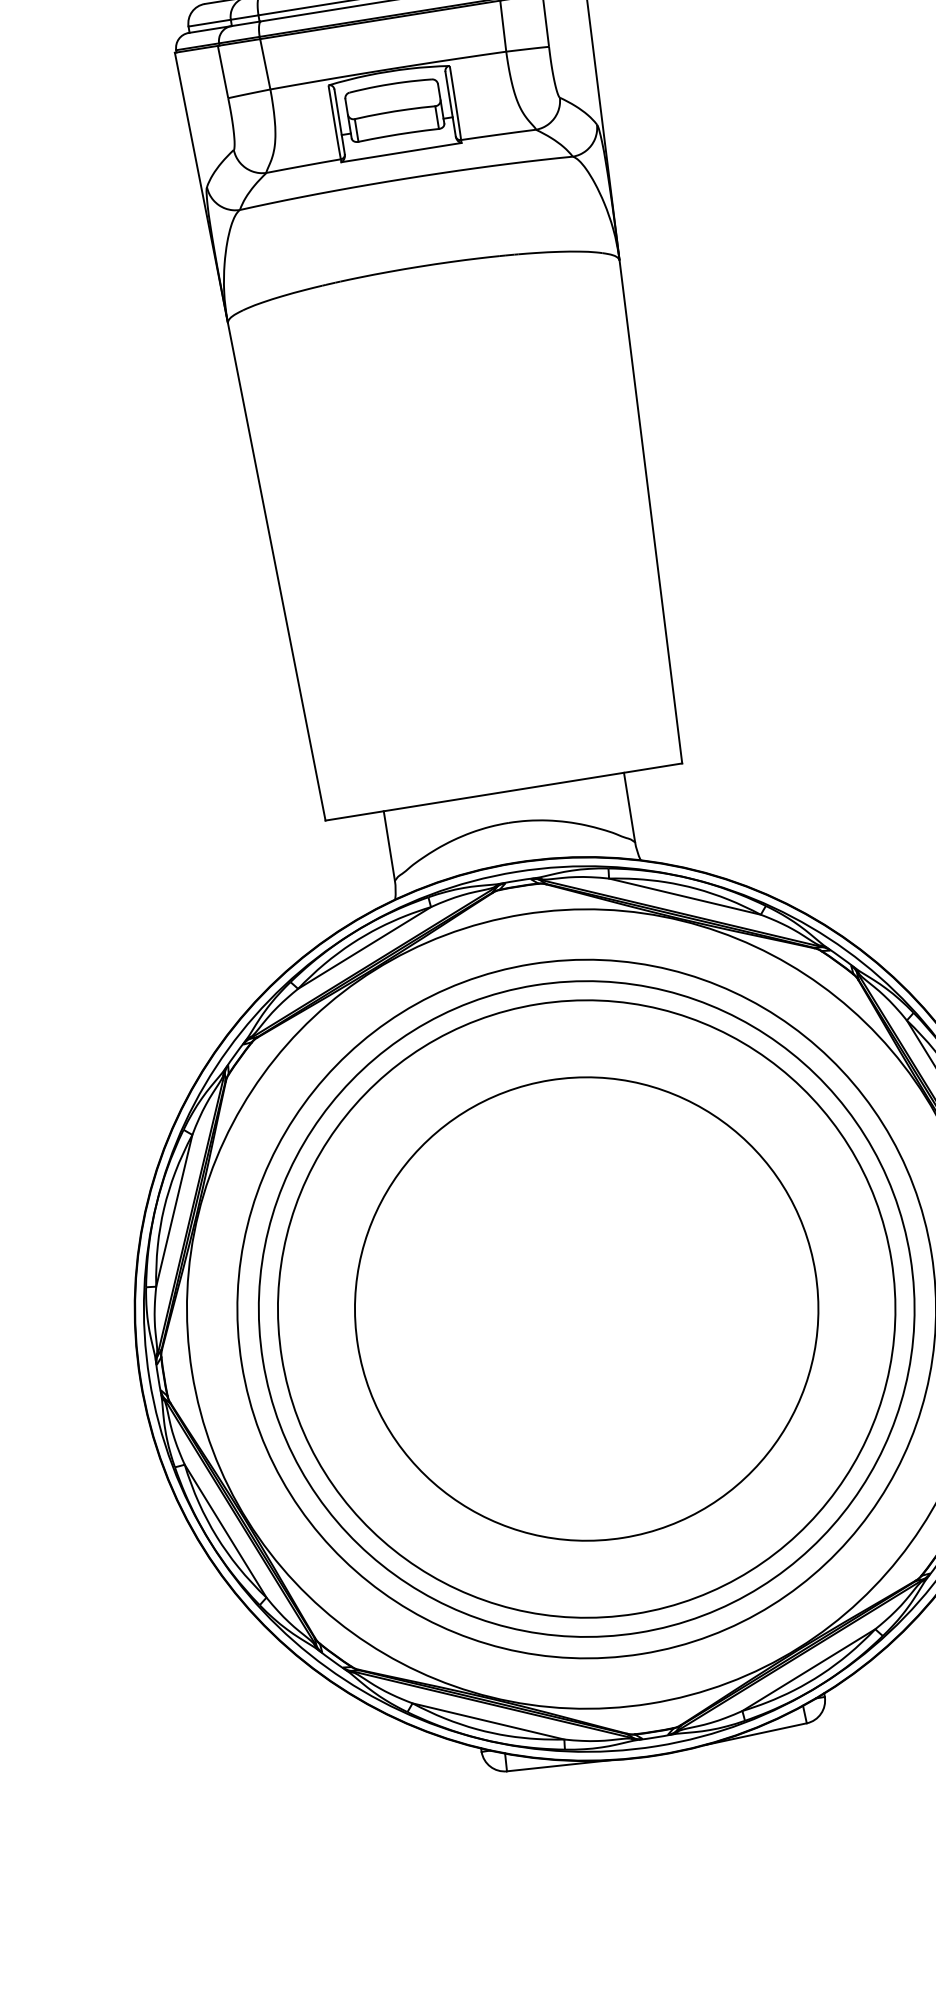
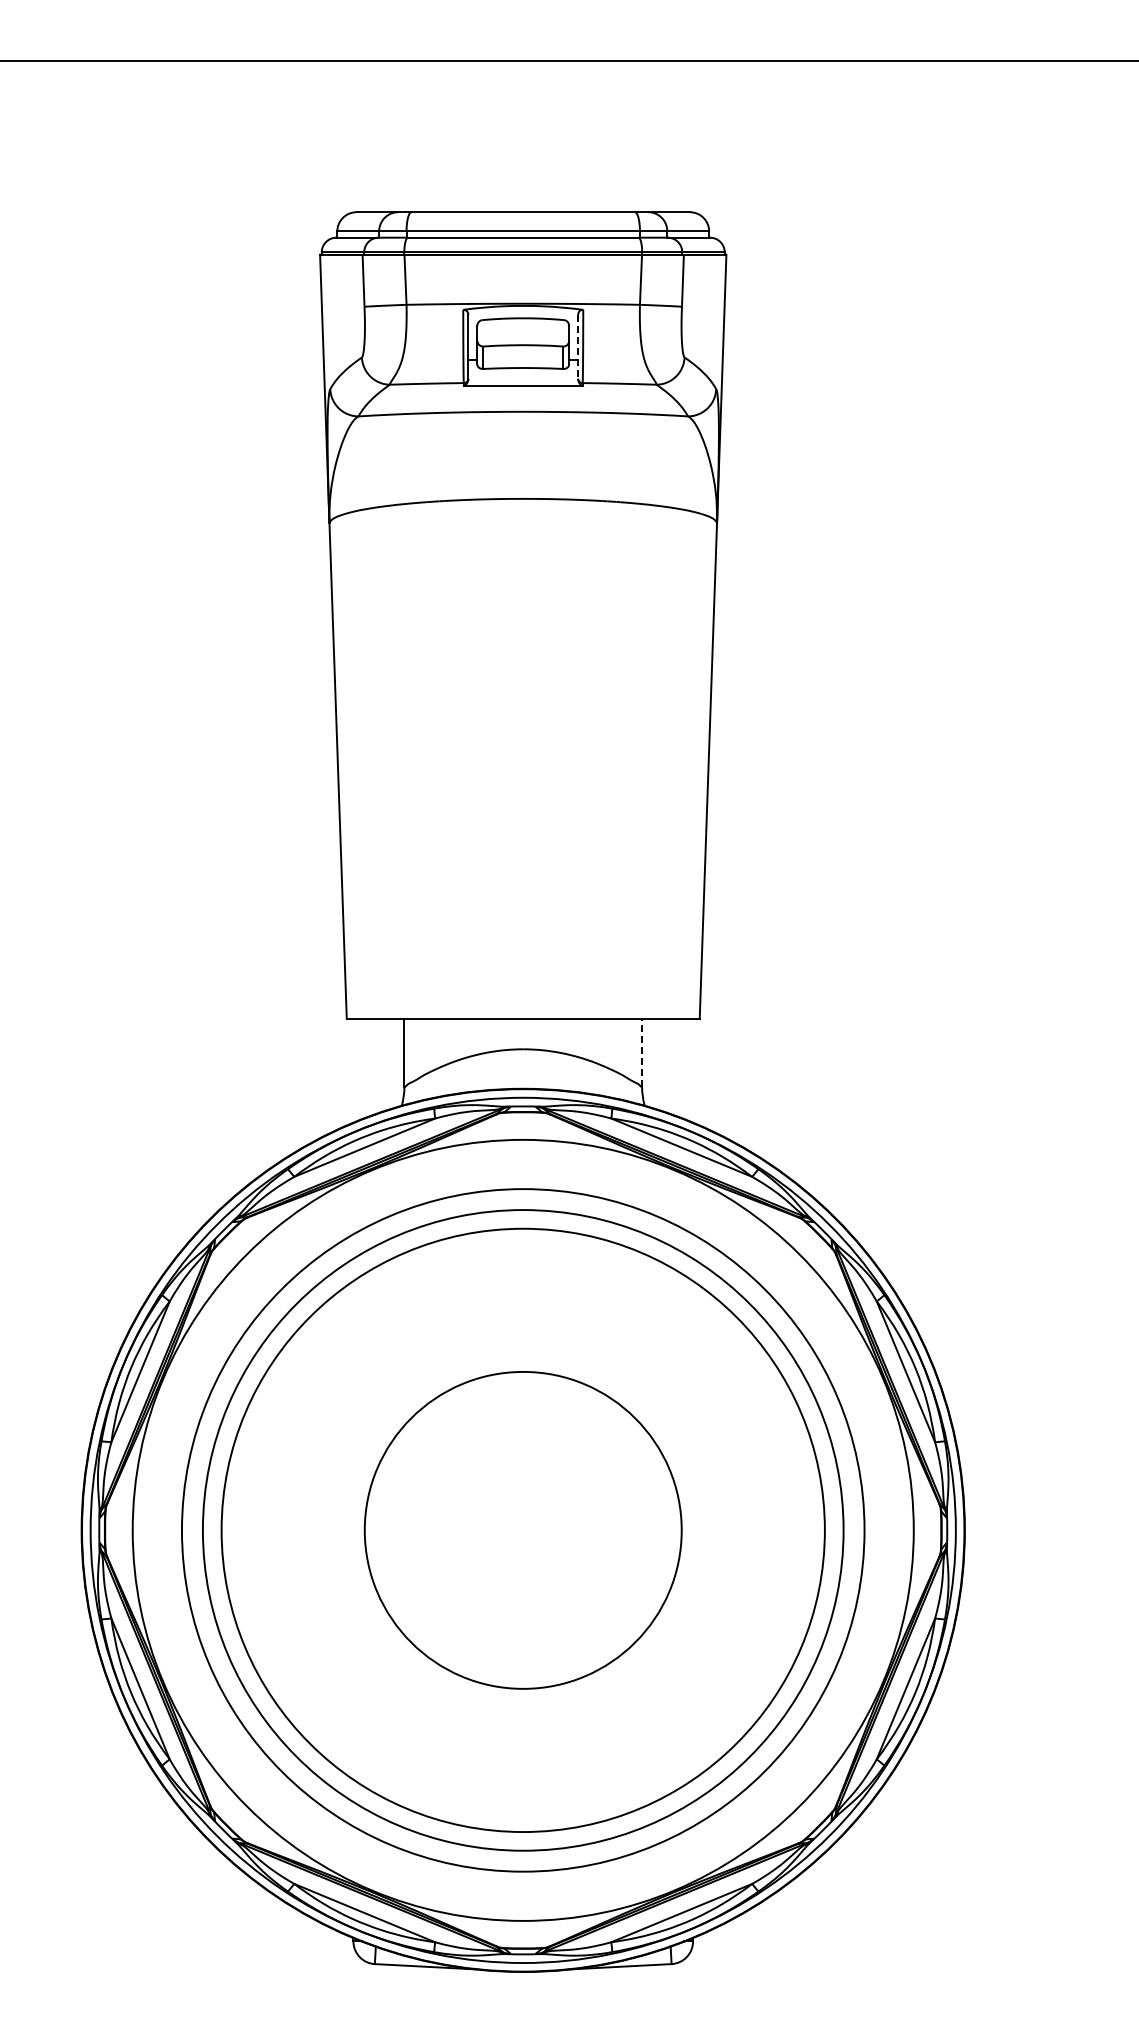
line: (451, 104) -> (578, 347), solid -> dashed
line: (629, 806) -> (642, 1052), solid -> dashed
circle: (585, 1309) -> (522, 1530), size x0.7

